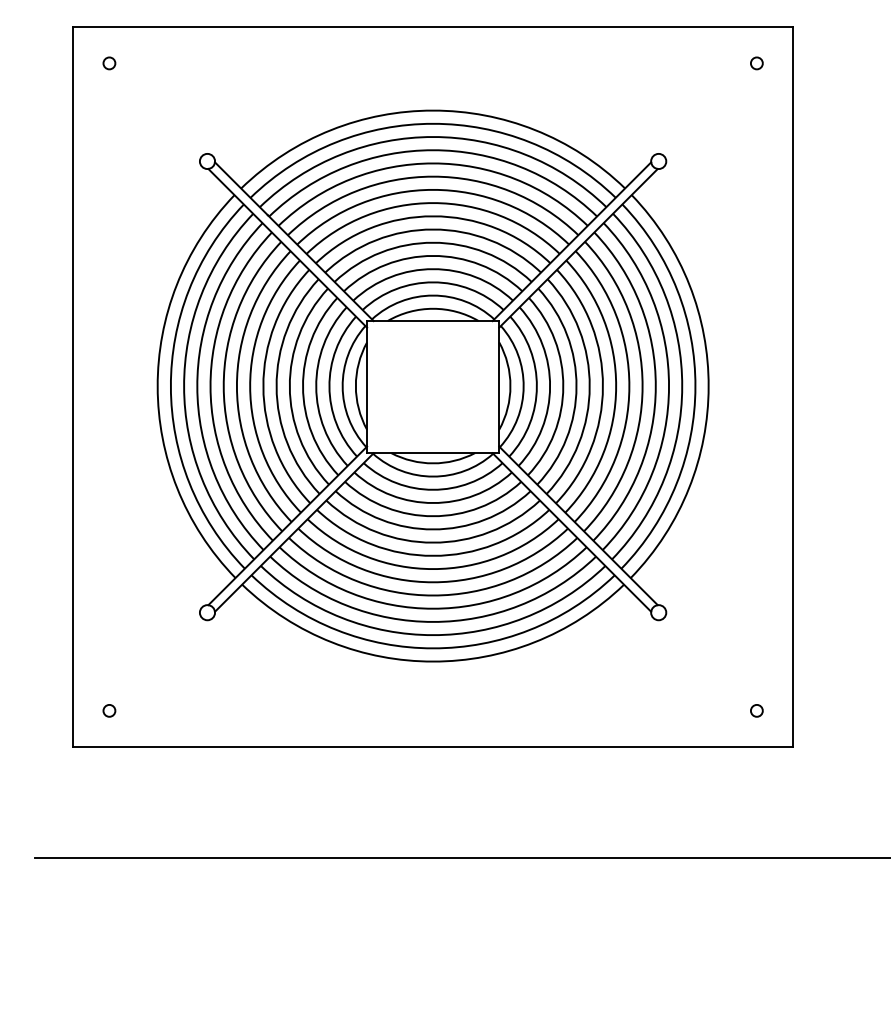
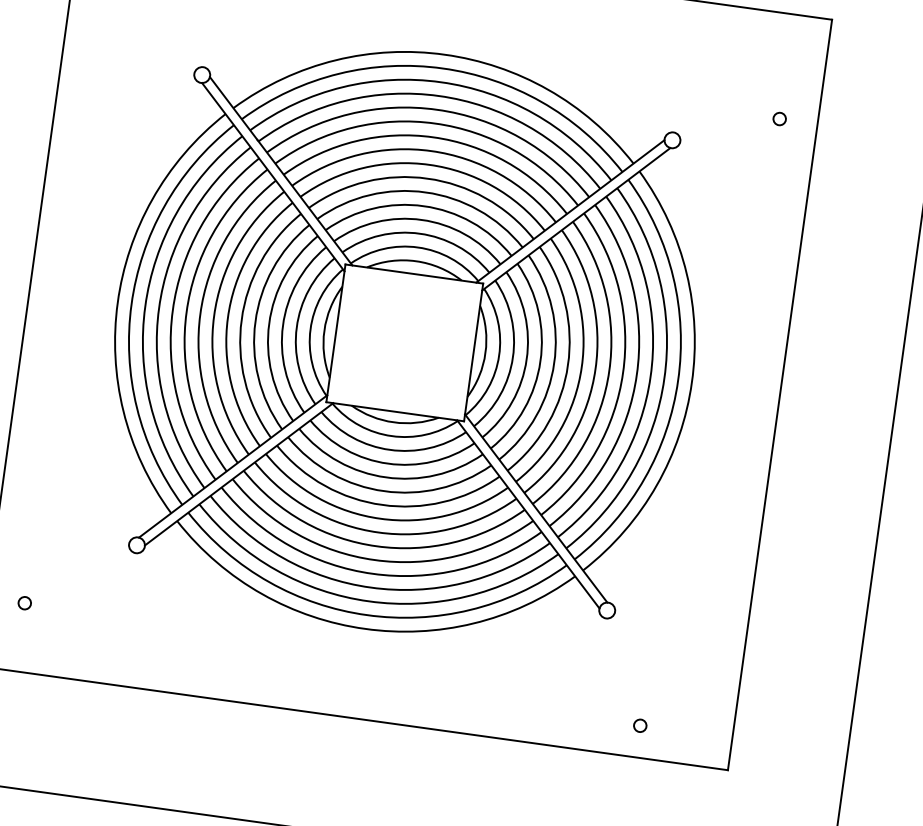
circle: (756, 63) -> (779, 119), moved
circle: (109, 710) -> (24, 602), moved
circle: (756, 710) -> (639, 725), moved

